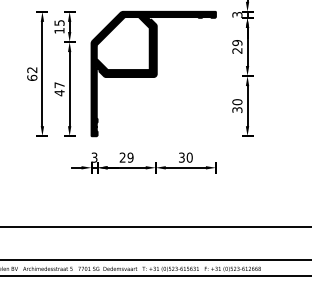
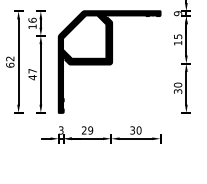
text: (237, 14) -> (178, 13), 3 -> 9
text: (59, 22) -> (32, 19), 15 -> 16
text: (237, 46) -> (178, 39), 29 -> 15

